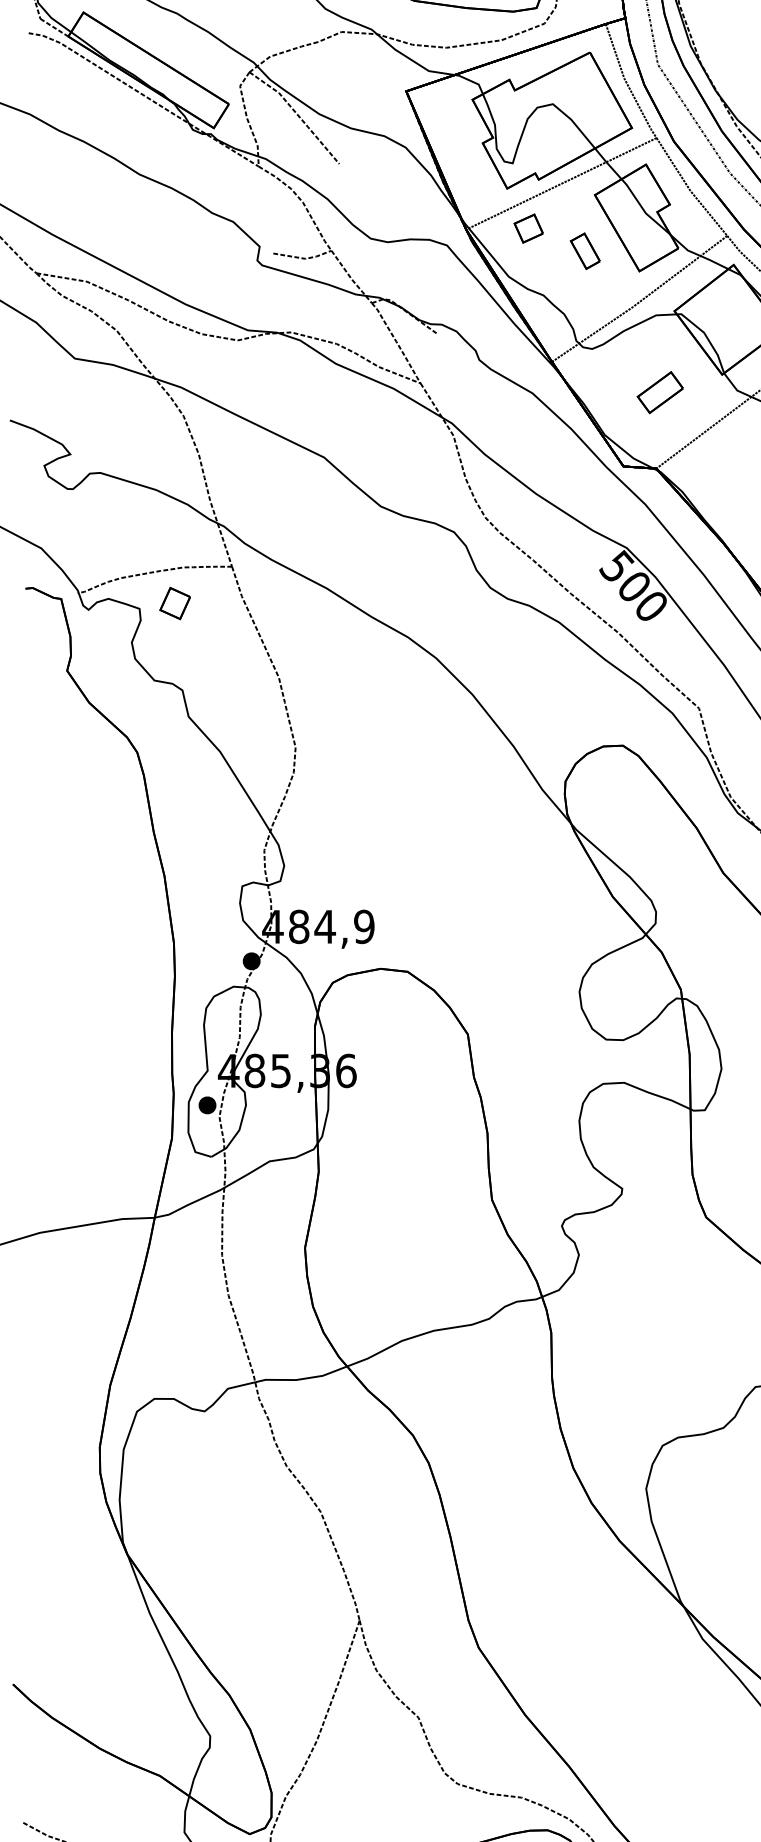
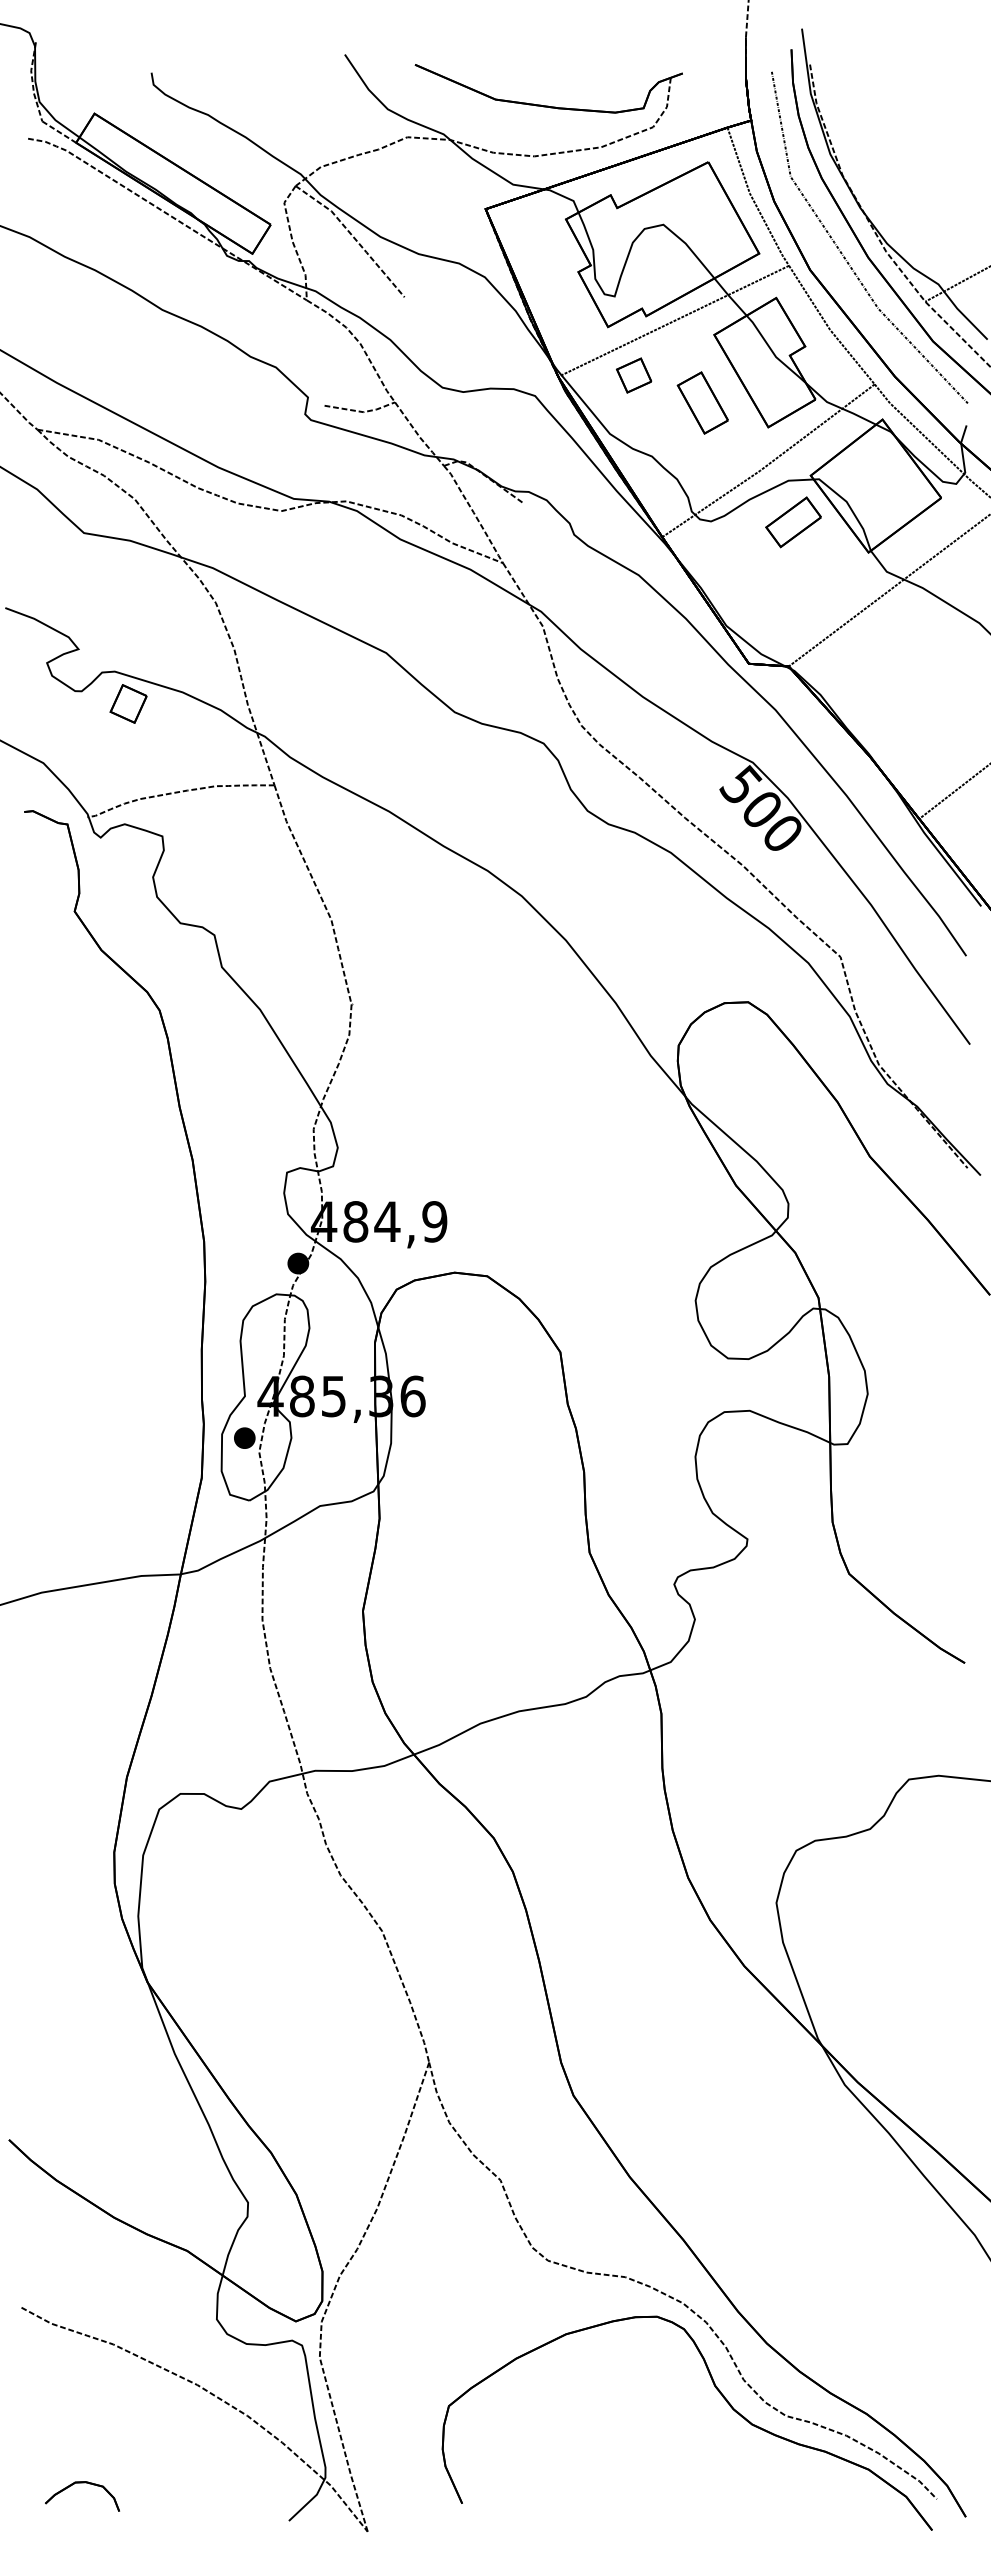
part: (585, 250) -> (702, 402), size x1.43
part: (660, 392) -> (793, 522), moved
part: (175, 603) -> (128, 703), moved

